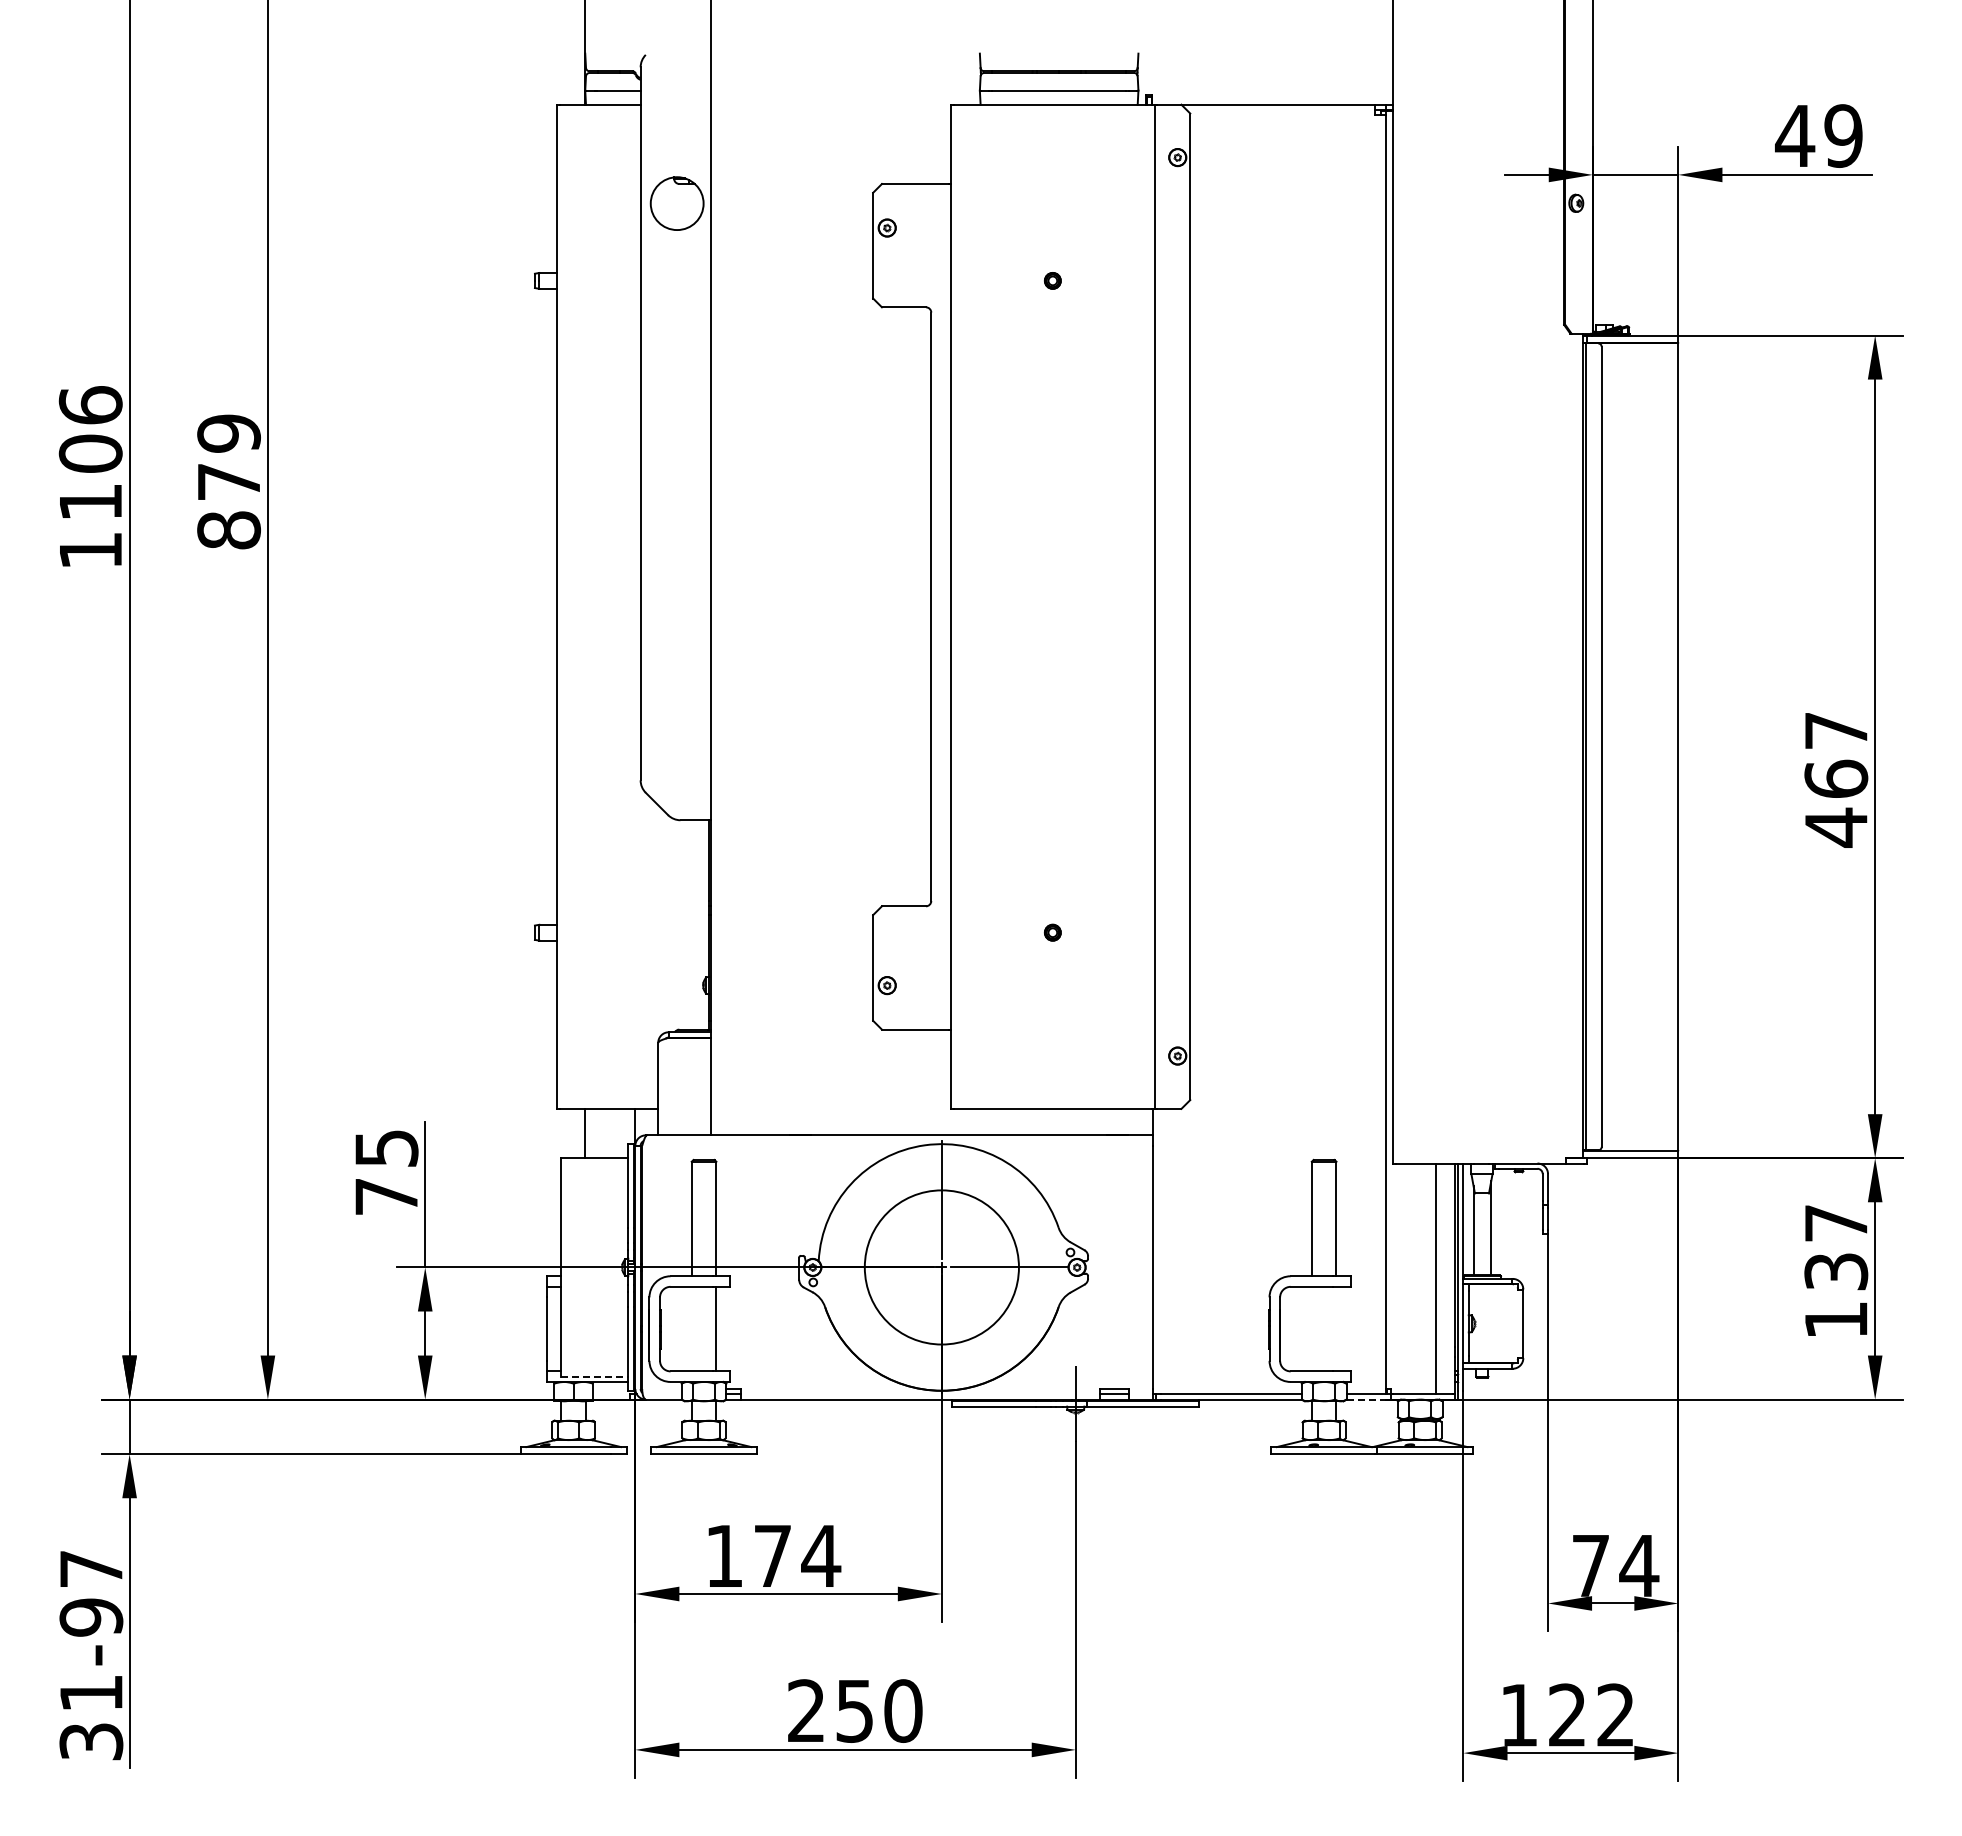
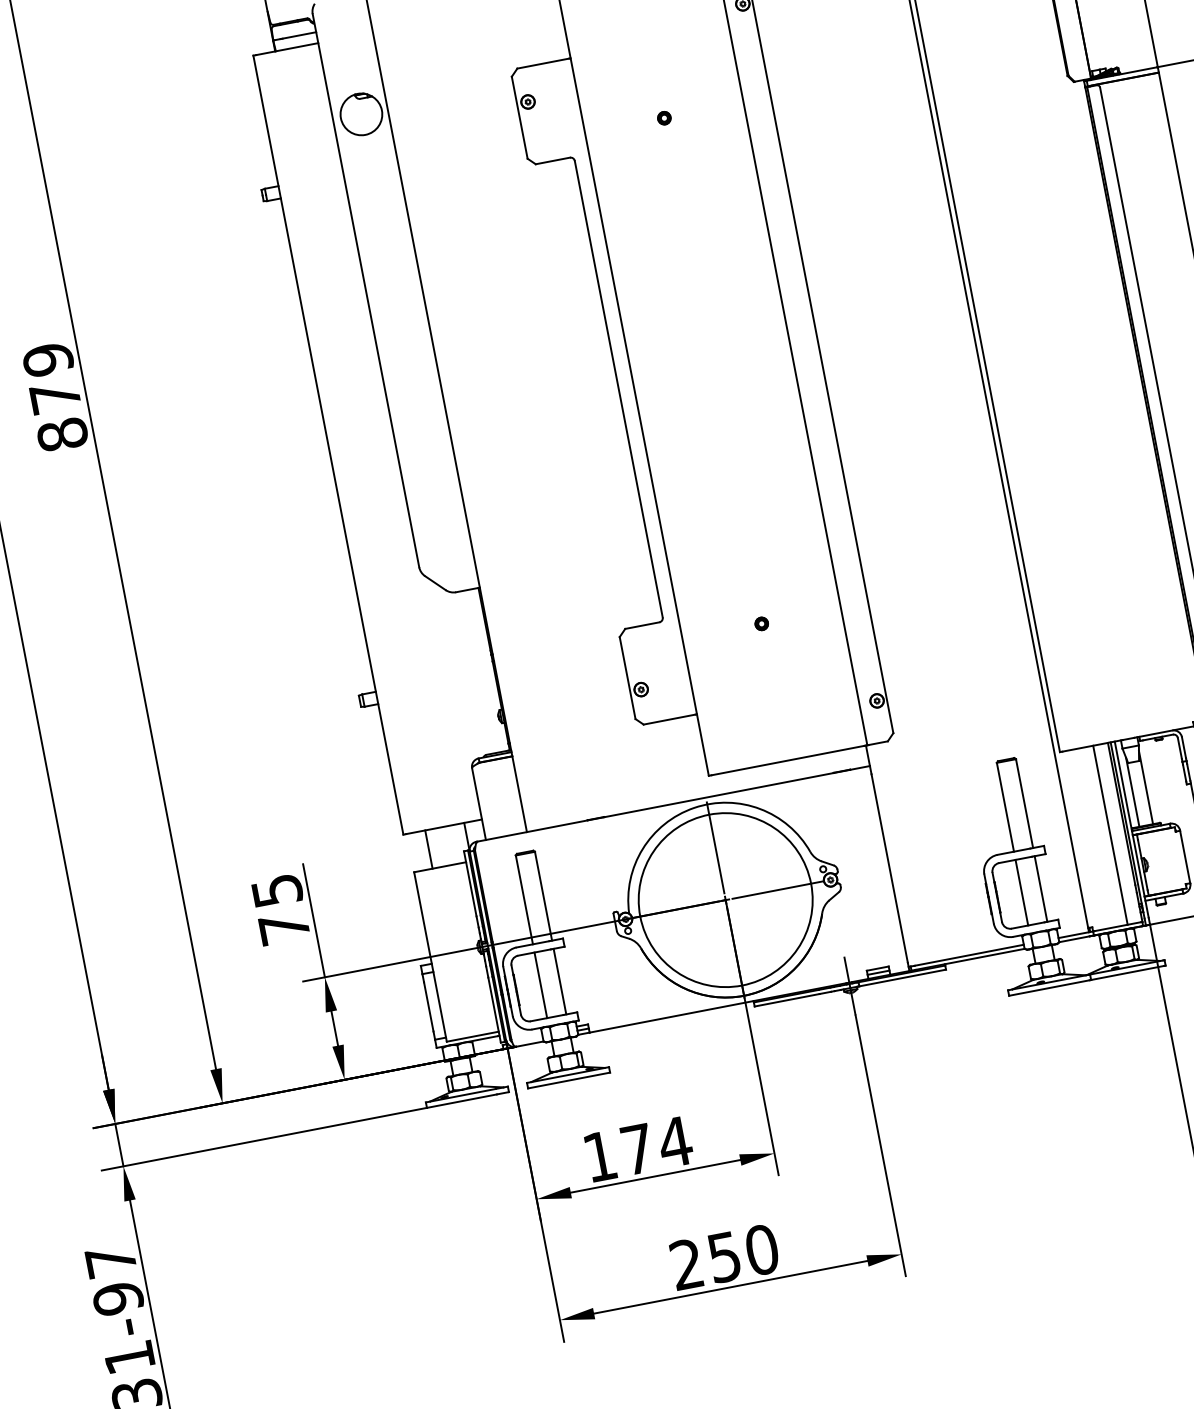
circle: (941, 1267) -> (725, 900), size x1.43
line: (691, 1328) -> (540, 984), added
line: (1311, 1328) -> (1021, 892), added
line: (1336, 1328) -> (1040, 888), added
line: (595, 1376) -> (473, 1036), dashed -> solid
line: (1366, 1399) -> (1074, 939), dashed -> solid

